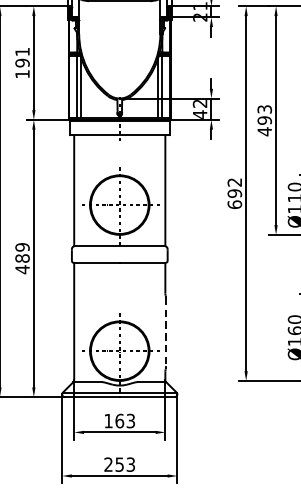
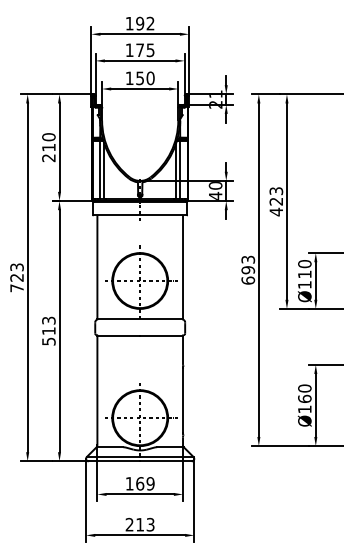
text: (22, 62) -> (48, 147), 191 -> 210
text: (199, 103) -> (215, 185), 42 -> 40
text: (264, 120) -> (276, 201), 493 -> 423
text: (235, 182) -> (248, 259), 692 -> 693
text: (22, 257) -> (48, 330), 489 -> 513
line: (165, 333) -> (183, 401), dashed -> solid
text: (130, 420) -> (150, 483), 163 -> 169
text: (119, 464) -> (139, 524), 253 -> 213

